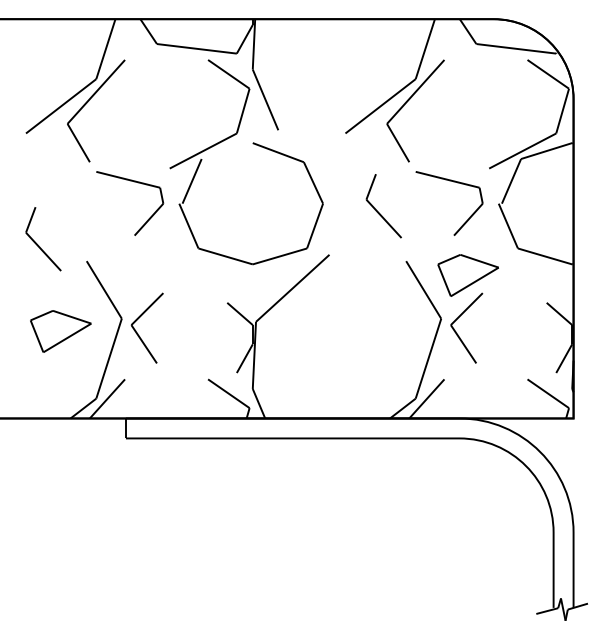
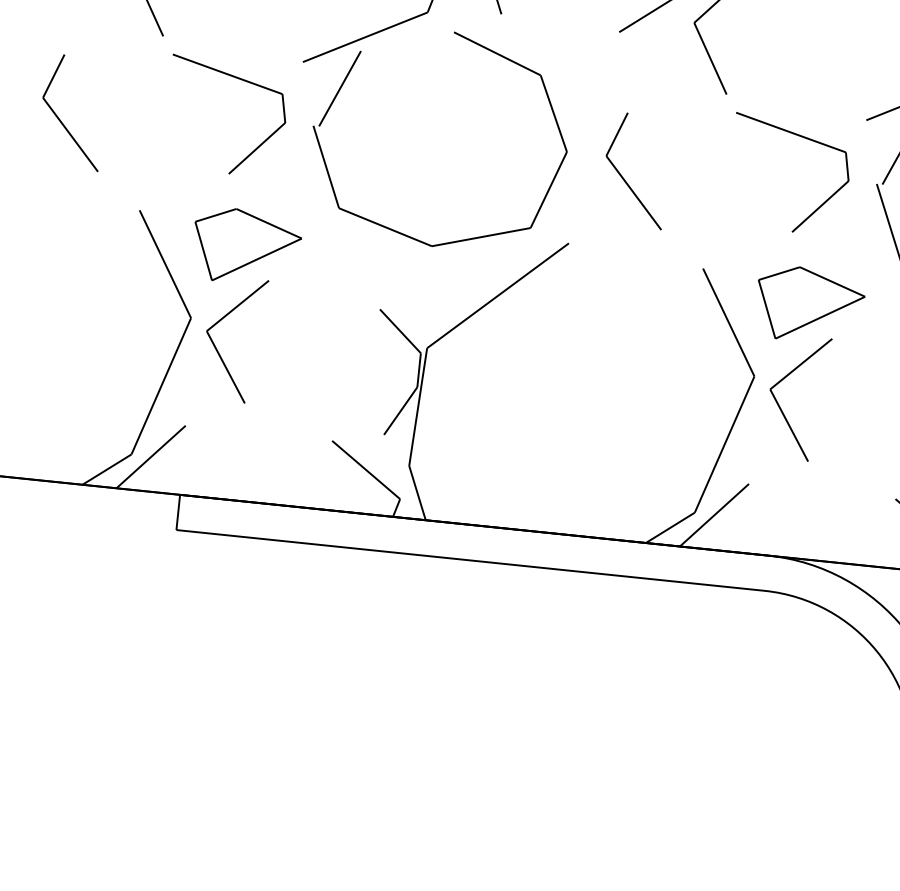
part: (378, 211) -> (625, 179), moved
part: (38, 244) -> (62, 120), moved
part: (60, 331) -> (245, 246), moved

